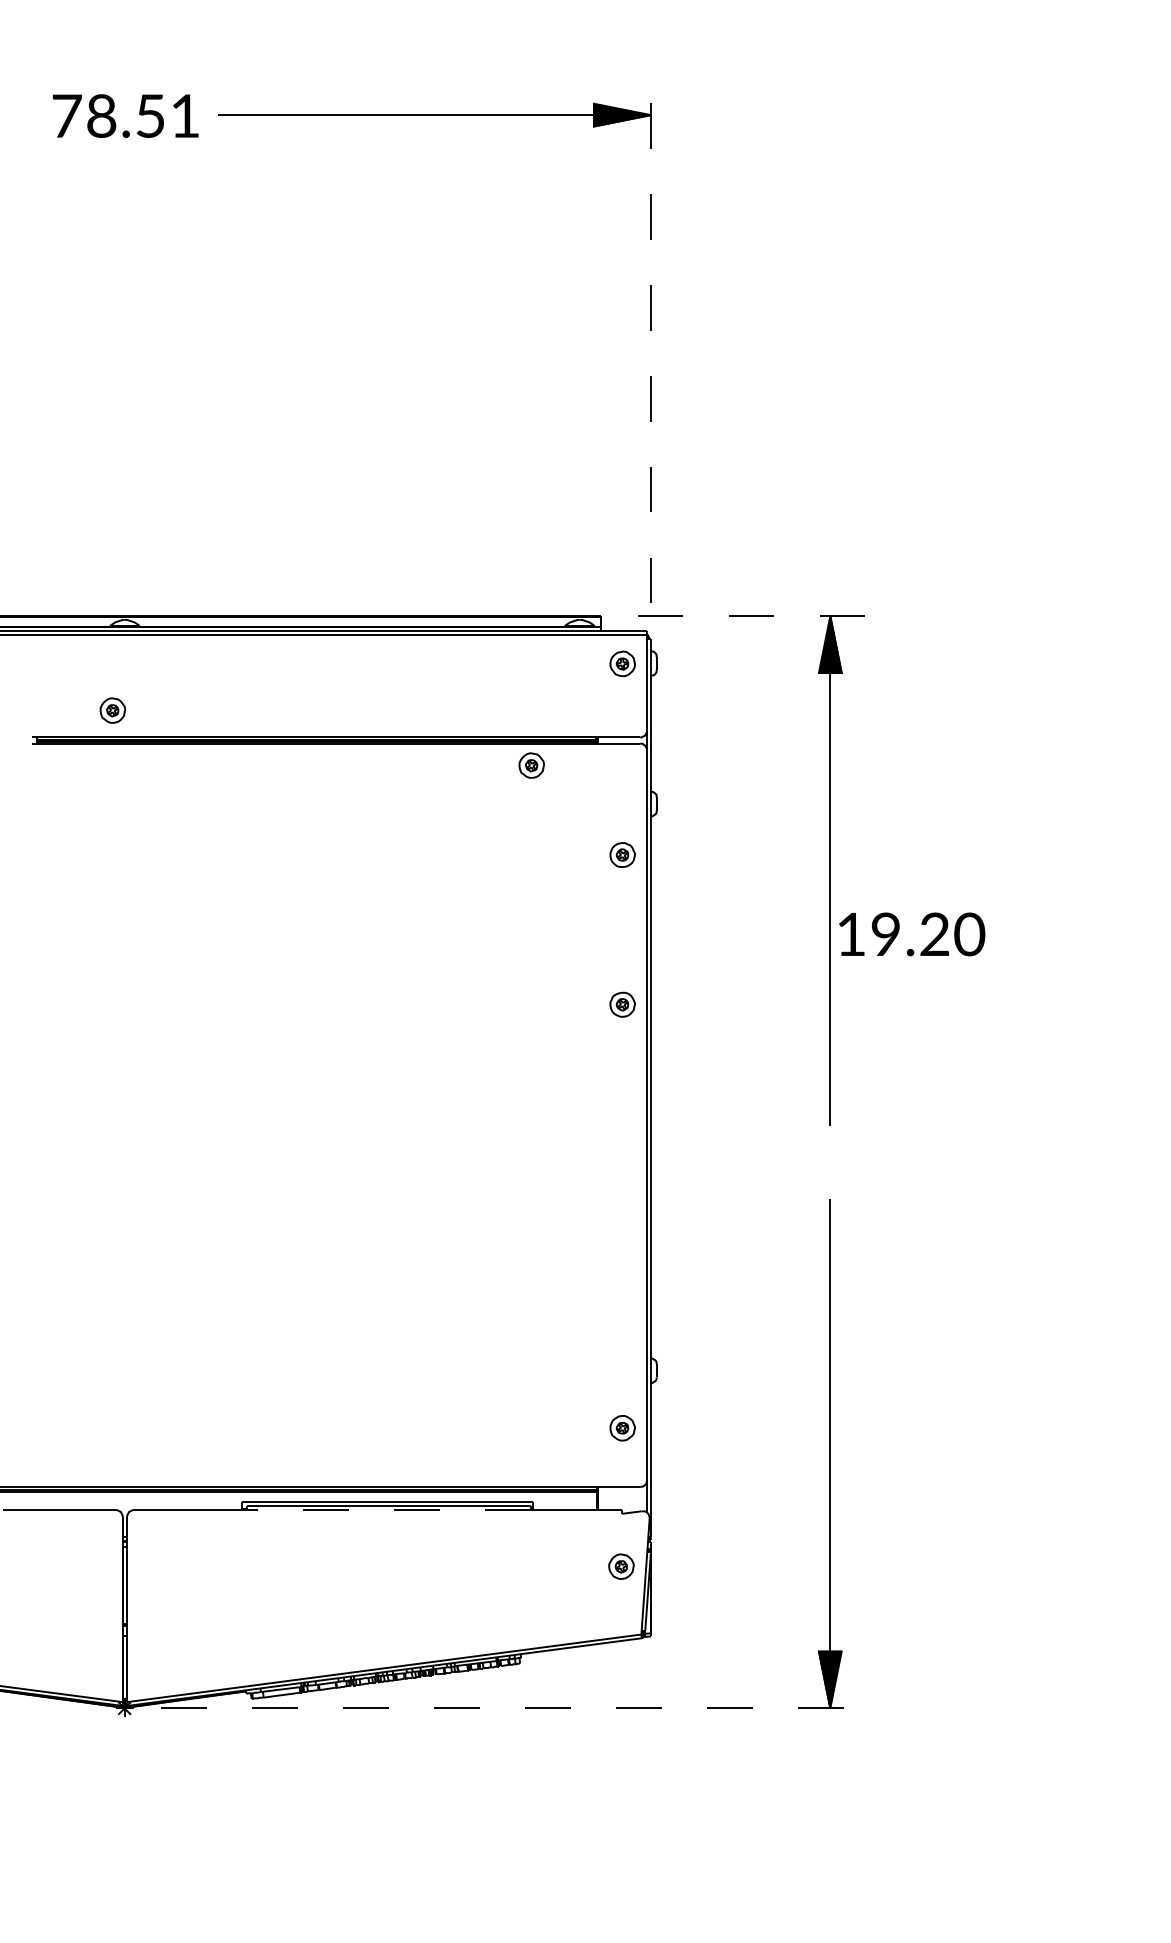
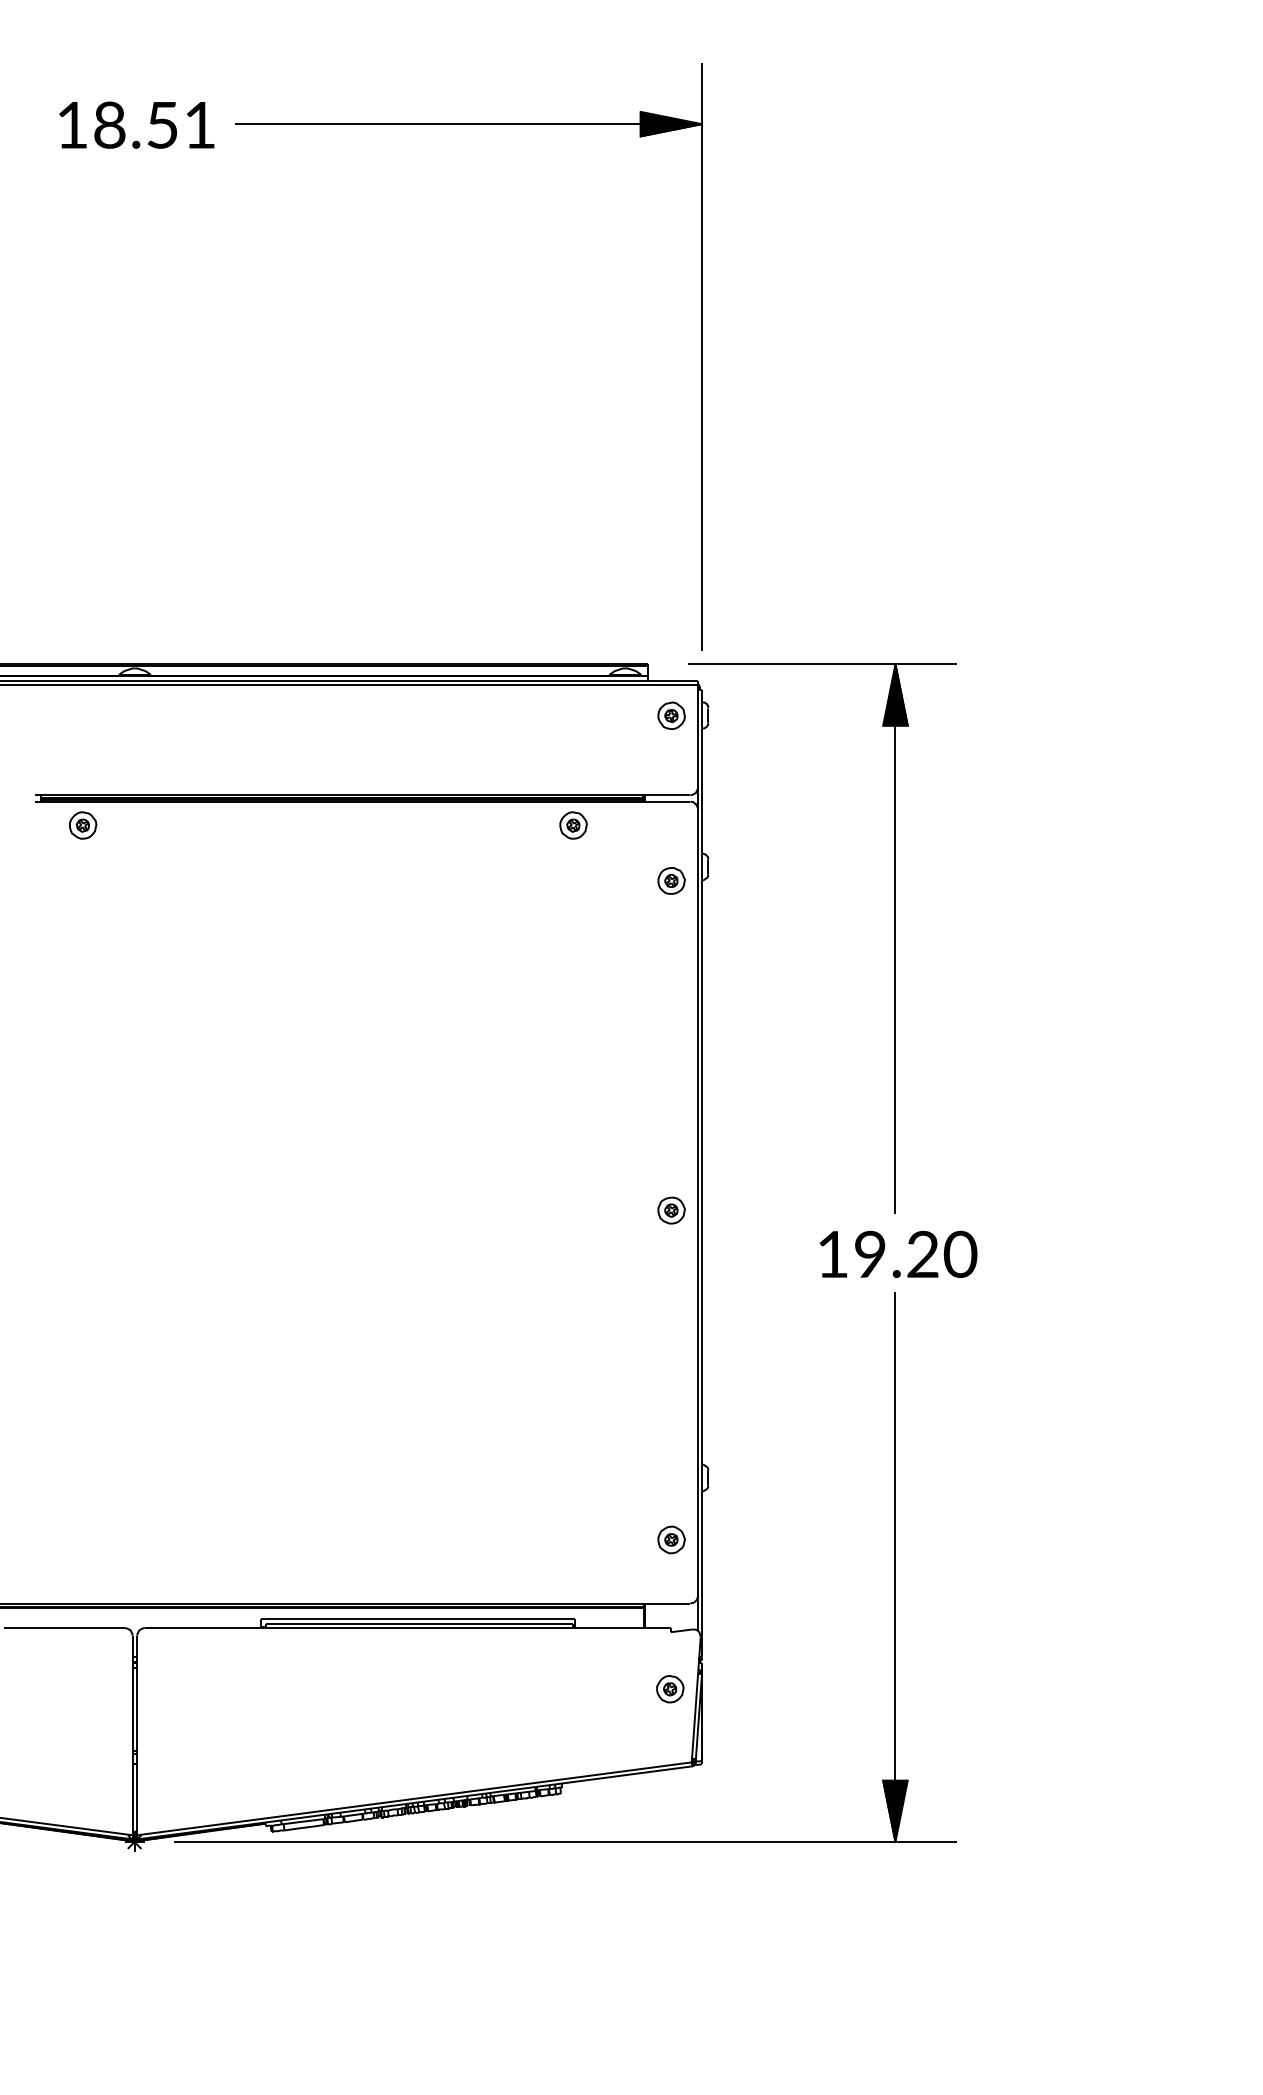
text: (66, 115) -> (71, 124), 78.51 -> 18.51
line: (650, 330) -> (701, 356), dashed -> solid
line: (762, 616) -> (822, 664), dashed -> solid
part: (112, 710) -> (82, 825), moved
part: (622, 854) -> (671, 880), moved
text: (912, 934) -> (898, 1254), moved
part: (622, 1004) -> (671, 1210), moved
line: (388, 1510) -> (419, 1628), dashed -> solid
line: (524, 1708) -> (565, 1842), dashed -> solid

